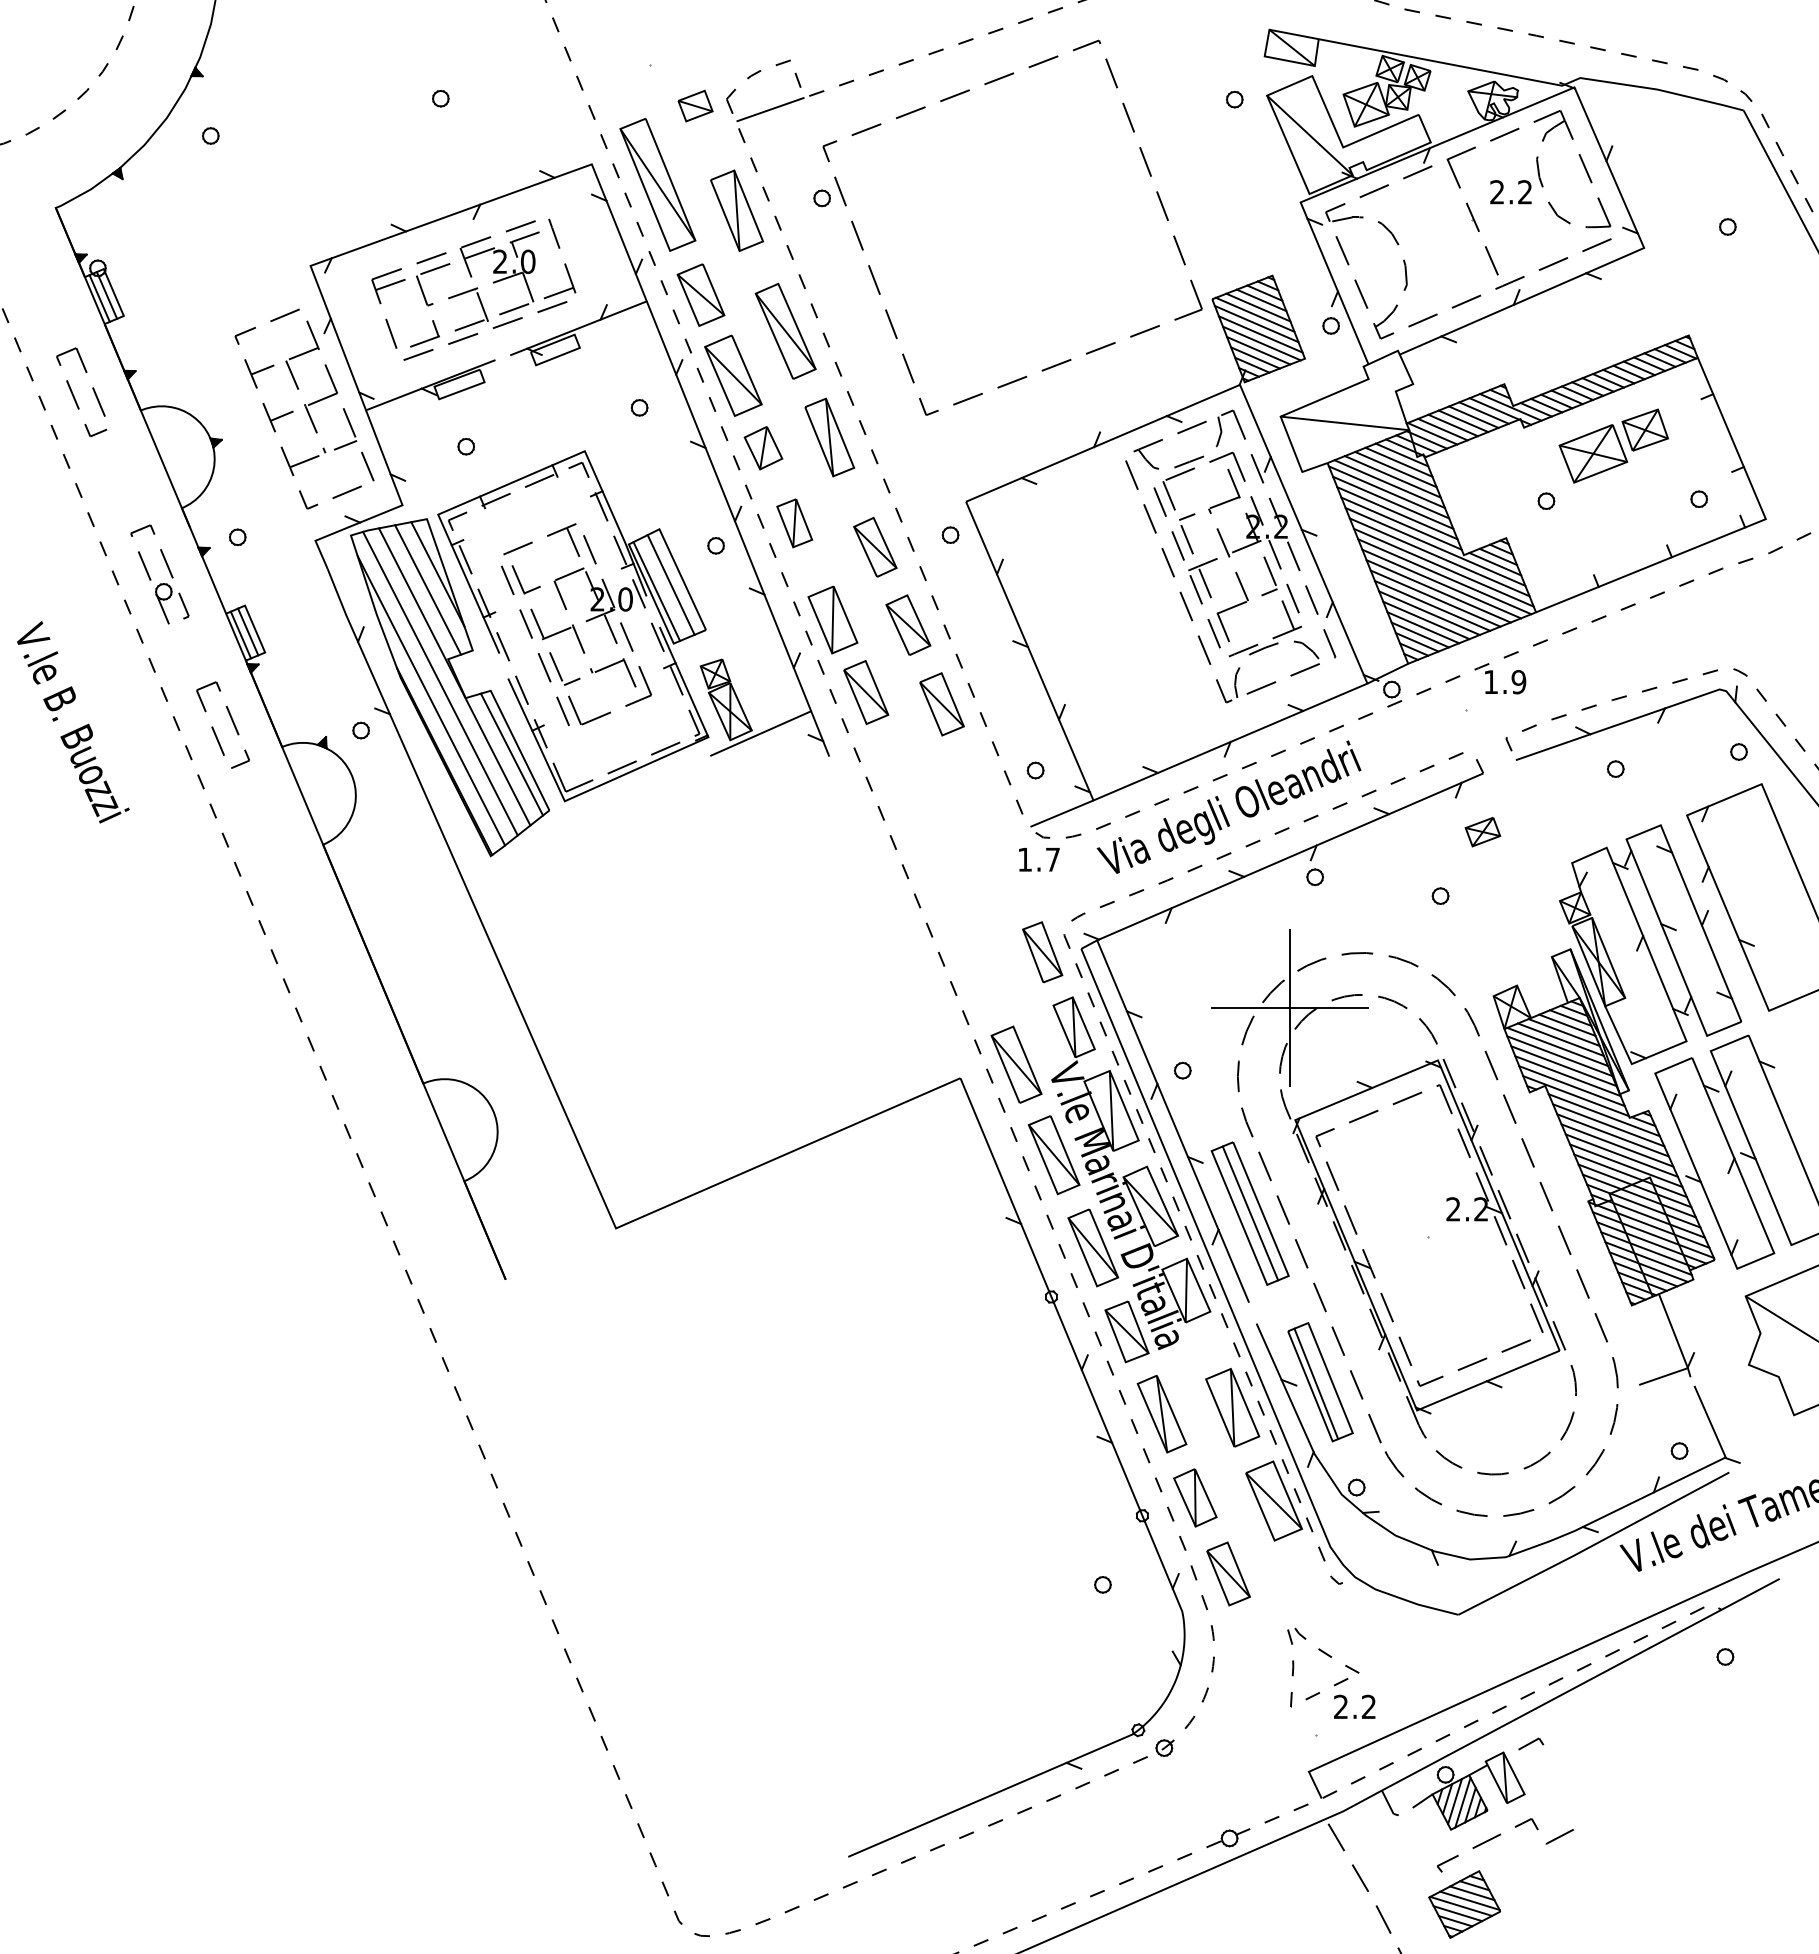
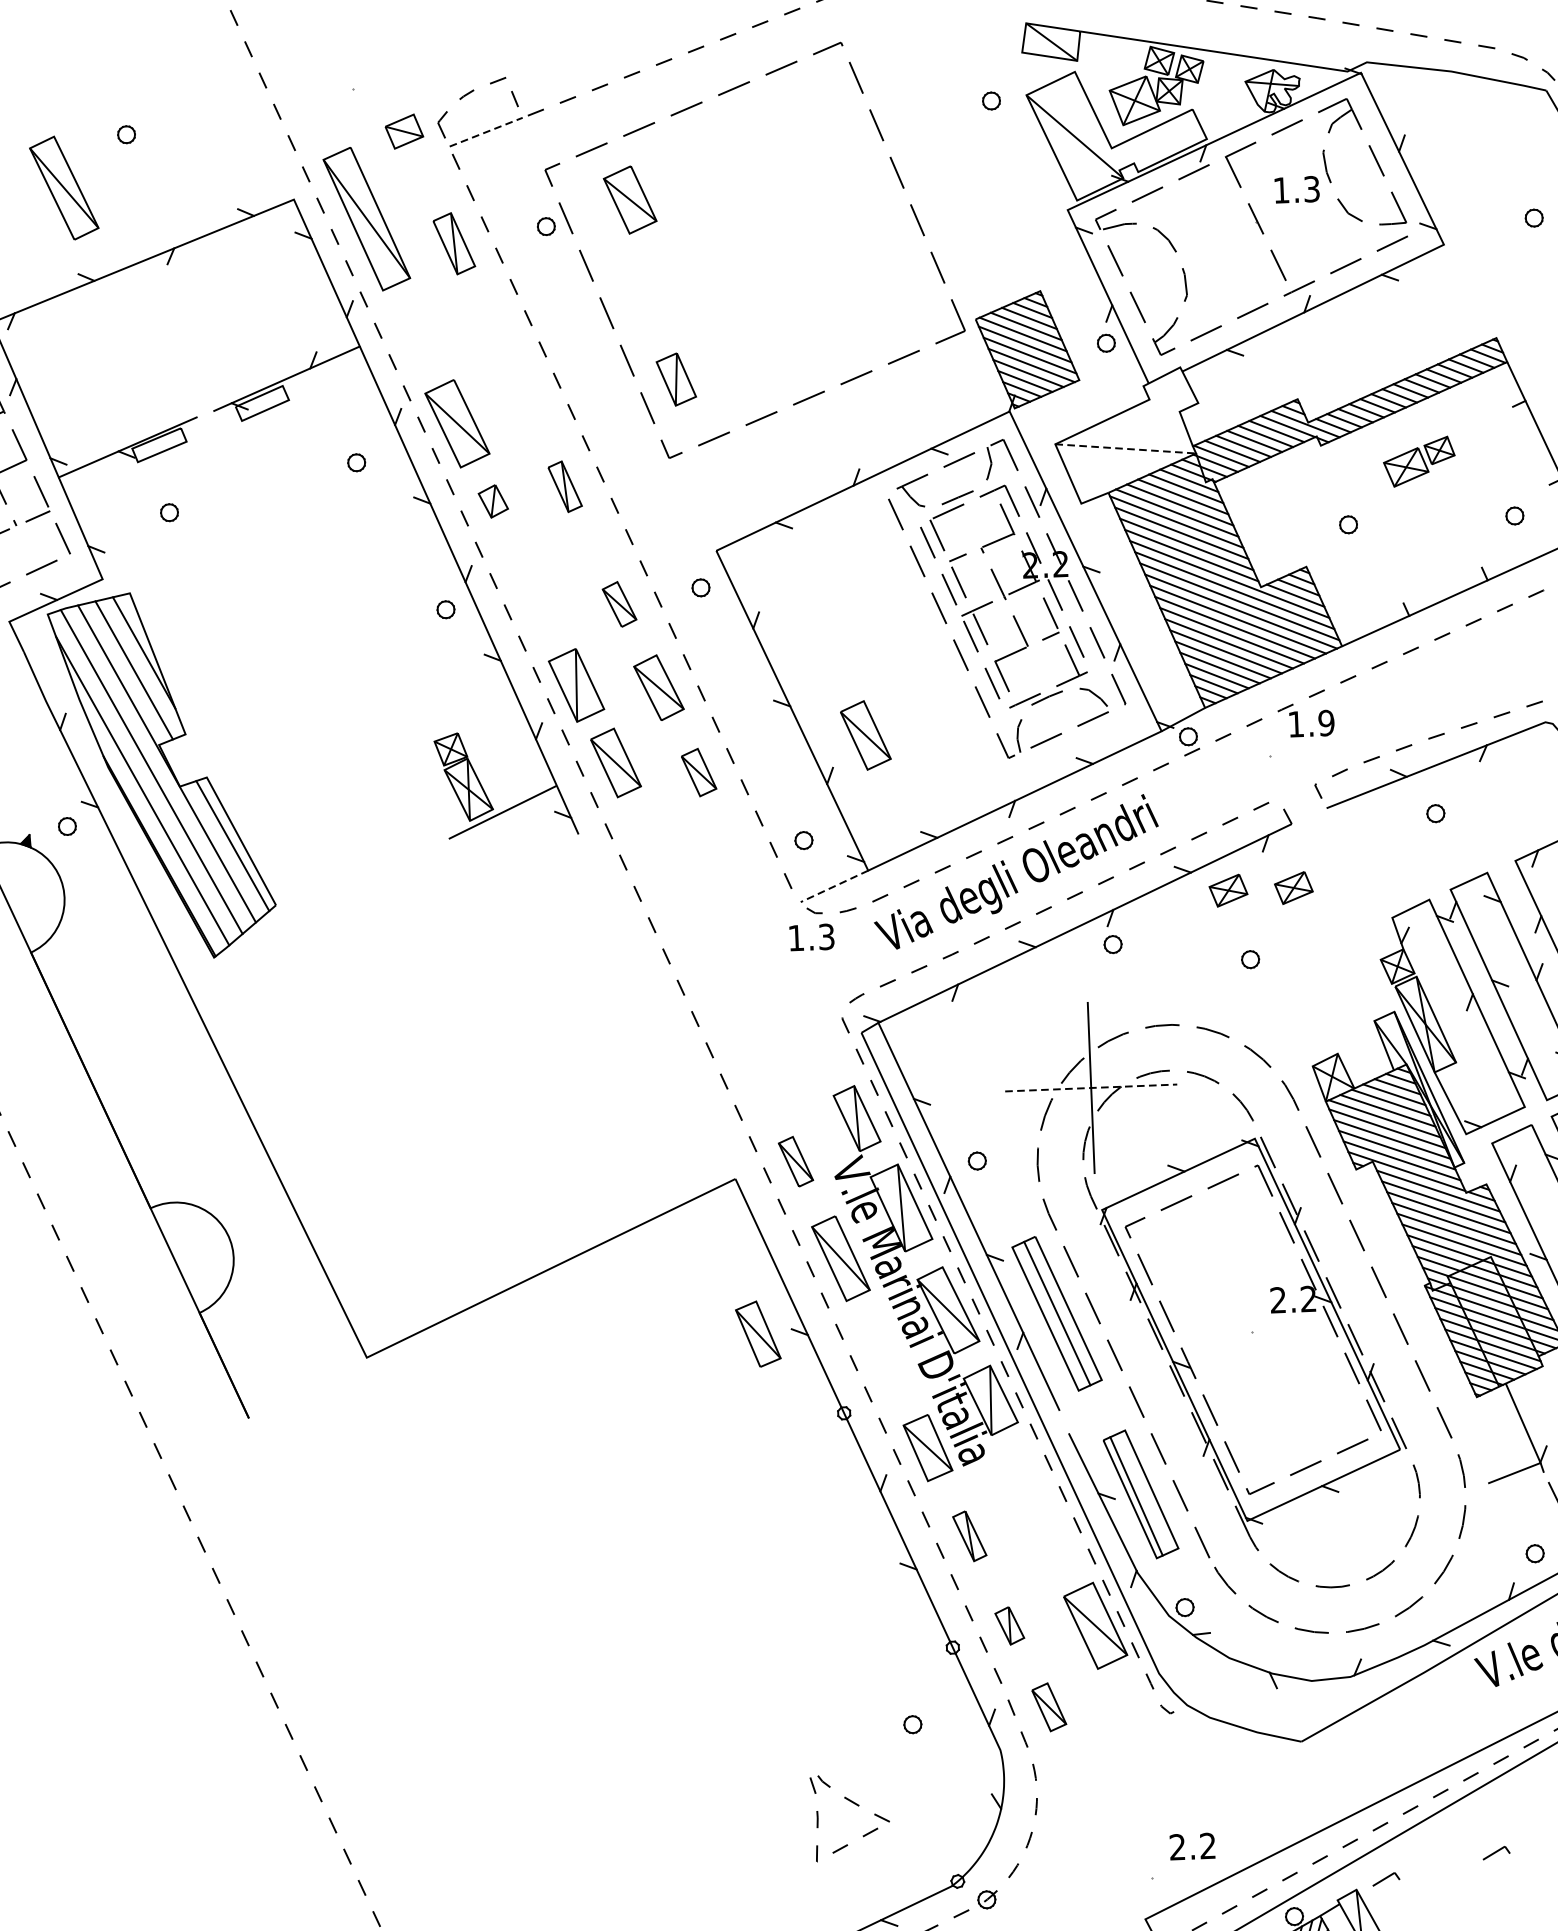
line: (770, 109) -> (486, 132), solid -> dashed
text: (1511, 192) -> (1297, 190), 2.2 -> 1.3
part: (737, 210) -> (454, 243), size x0.7
part: (473, 289) -> (170, 341), removed
part: (700, 294) -> (629, 199), moved
part: (785, 330) -> (63, 187), moved
line: (1345, 423) -> (1126, 448), solid -> dashed
part: (829, 437) -> (564, 486), size x0.6
part: (1613, 445) -> (1419, 461), size x0.6
part: (763, 448) -> (493, 501), size x0.7
part: (794, 523) -> (676, 379), moved
part: (875, 547) -> (619, 604), size x0.7
part: (573, 626) -> (294, 703), removed
part: (1096, 676) -> (866, 735), added
part: (941, 704) -> (698, 772), size x0.7
line: (1061, 813) -> (833, 886), solid -> dashed
part: (1422, 832) -> (1228, 891), added
text: (1052, 859) -> (826, 936), 1.7 -> 1.3
part: (1042, 952) -> (758, 1334), moved
line: (1289, 1007) -> (1090, 1087), solid -> dashed
part: (1016, 1064) -> (795, 1161), size x0.6
part: (1093, 1247) -> (887, 1357), removed
part: (1232, 1407) -> (1046, 1525), removed
part: (1161, 1414) -> (969, 1536), size x0.6
part: (1195, 1497) -> (1009, 1625), size x0.6
part: (1228, 1573) -> (1049, 1706), size x0.7
part: (1328, 1656) -> (855, 1805), moved
line: (1633, 1723) -> (1496, 1852), added

